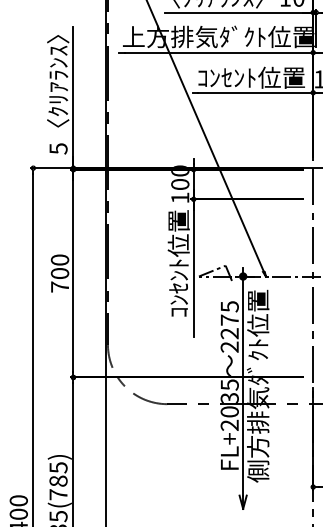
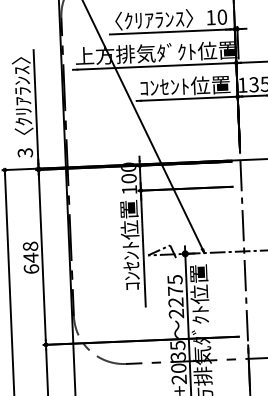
text: (58, 148) -> (25, 152), 5 -> 3
text: (59, 273) -> (30, 257), 700 -> 648

